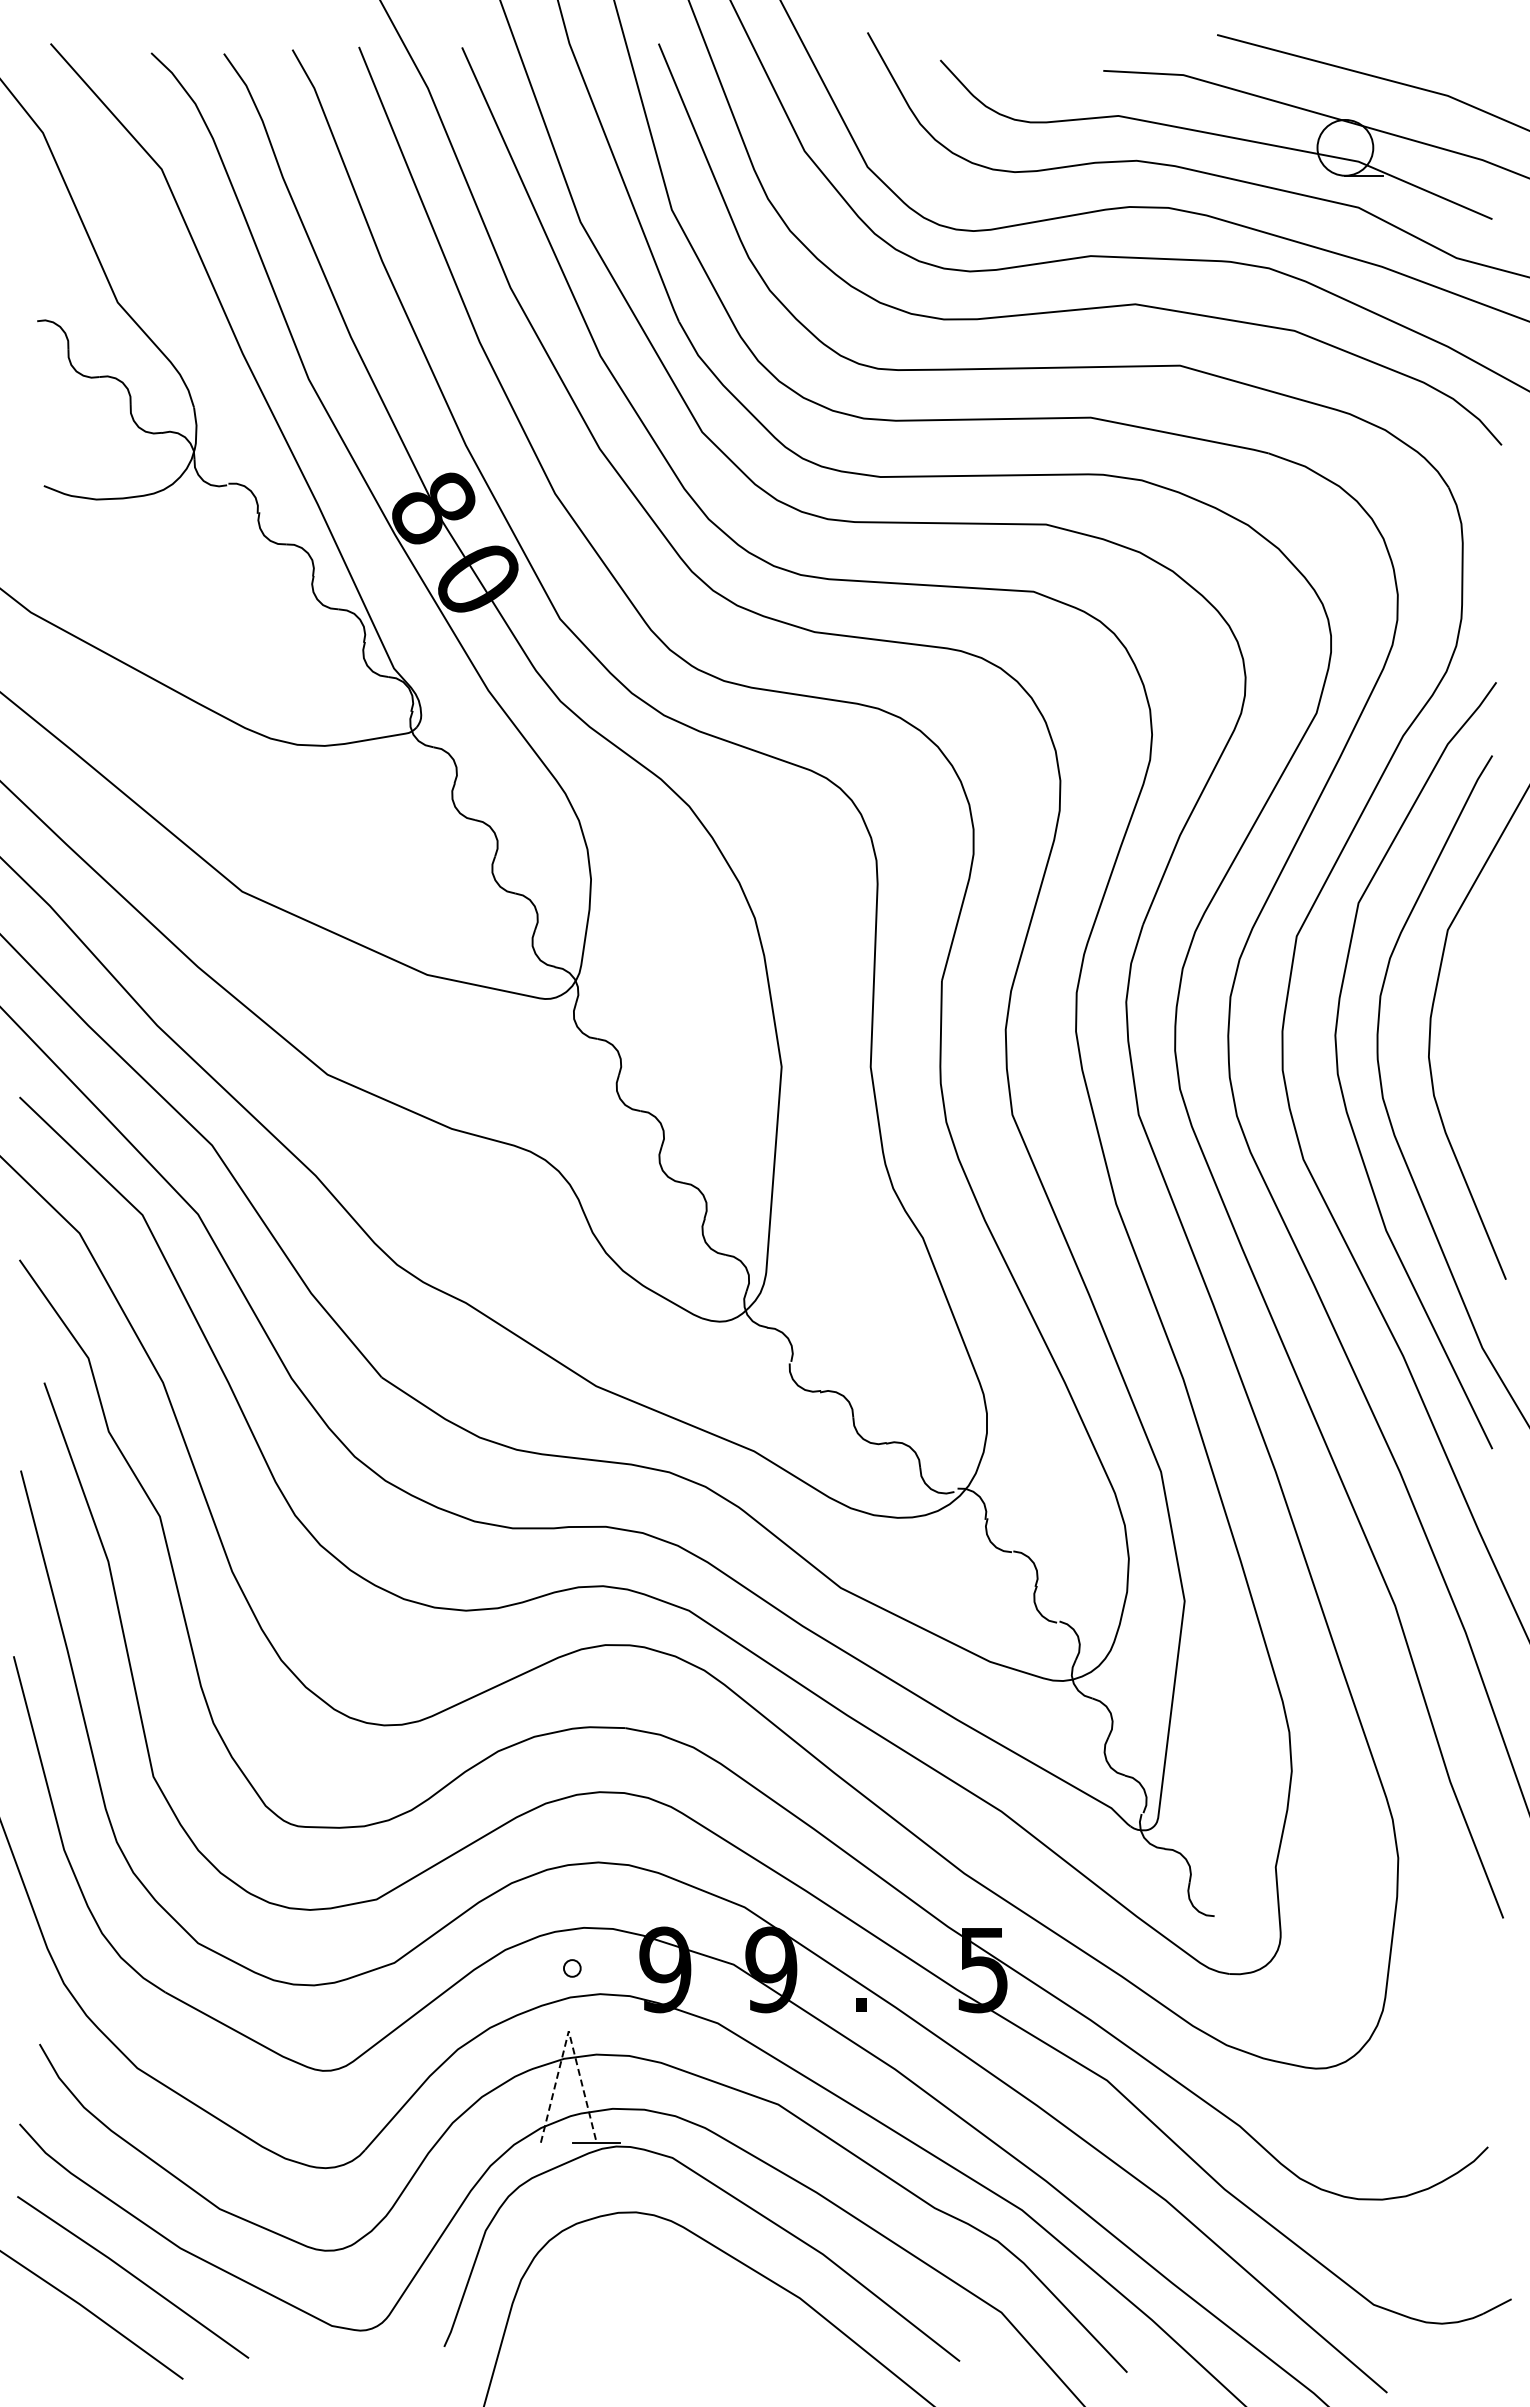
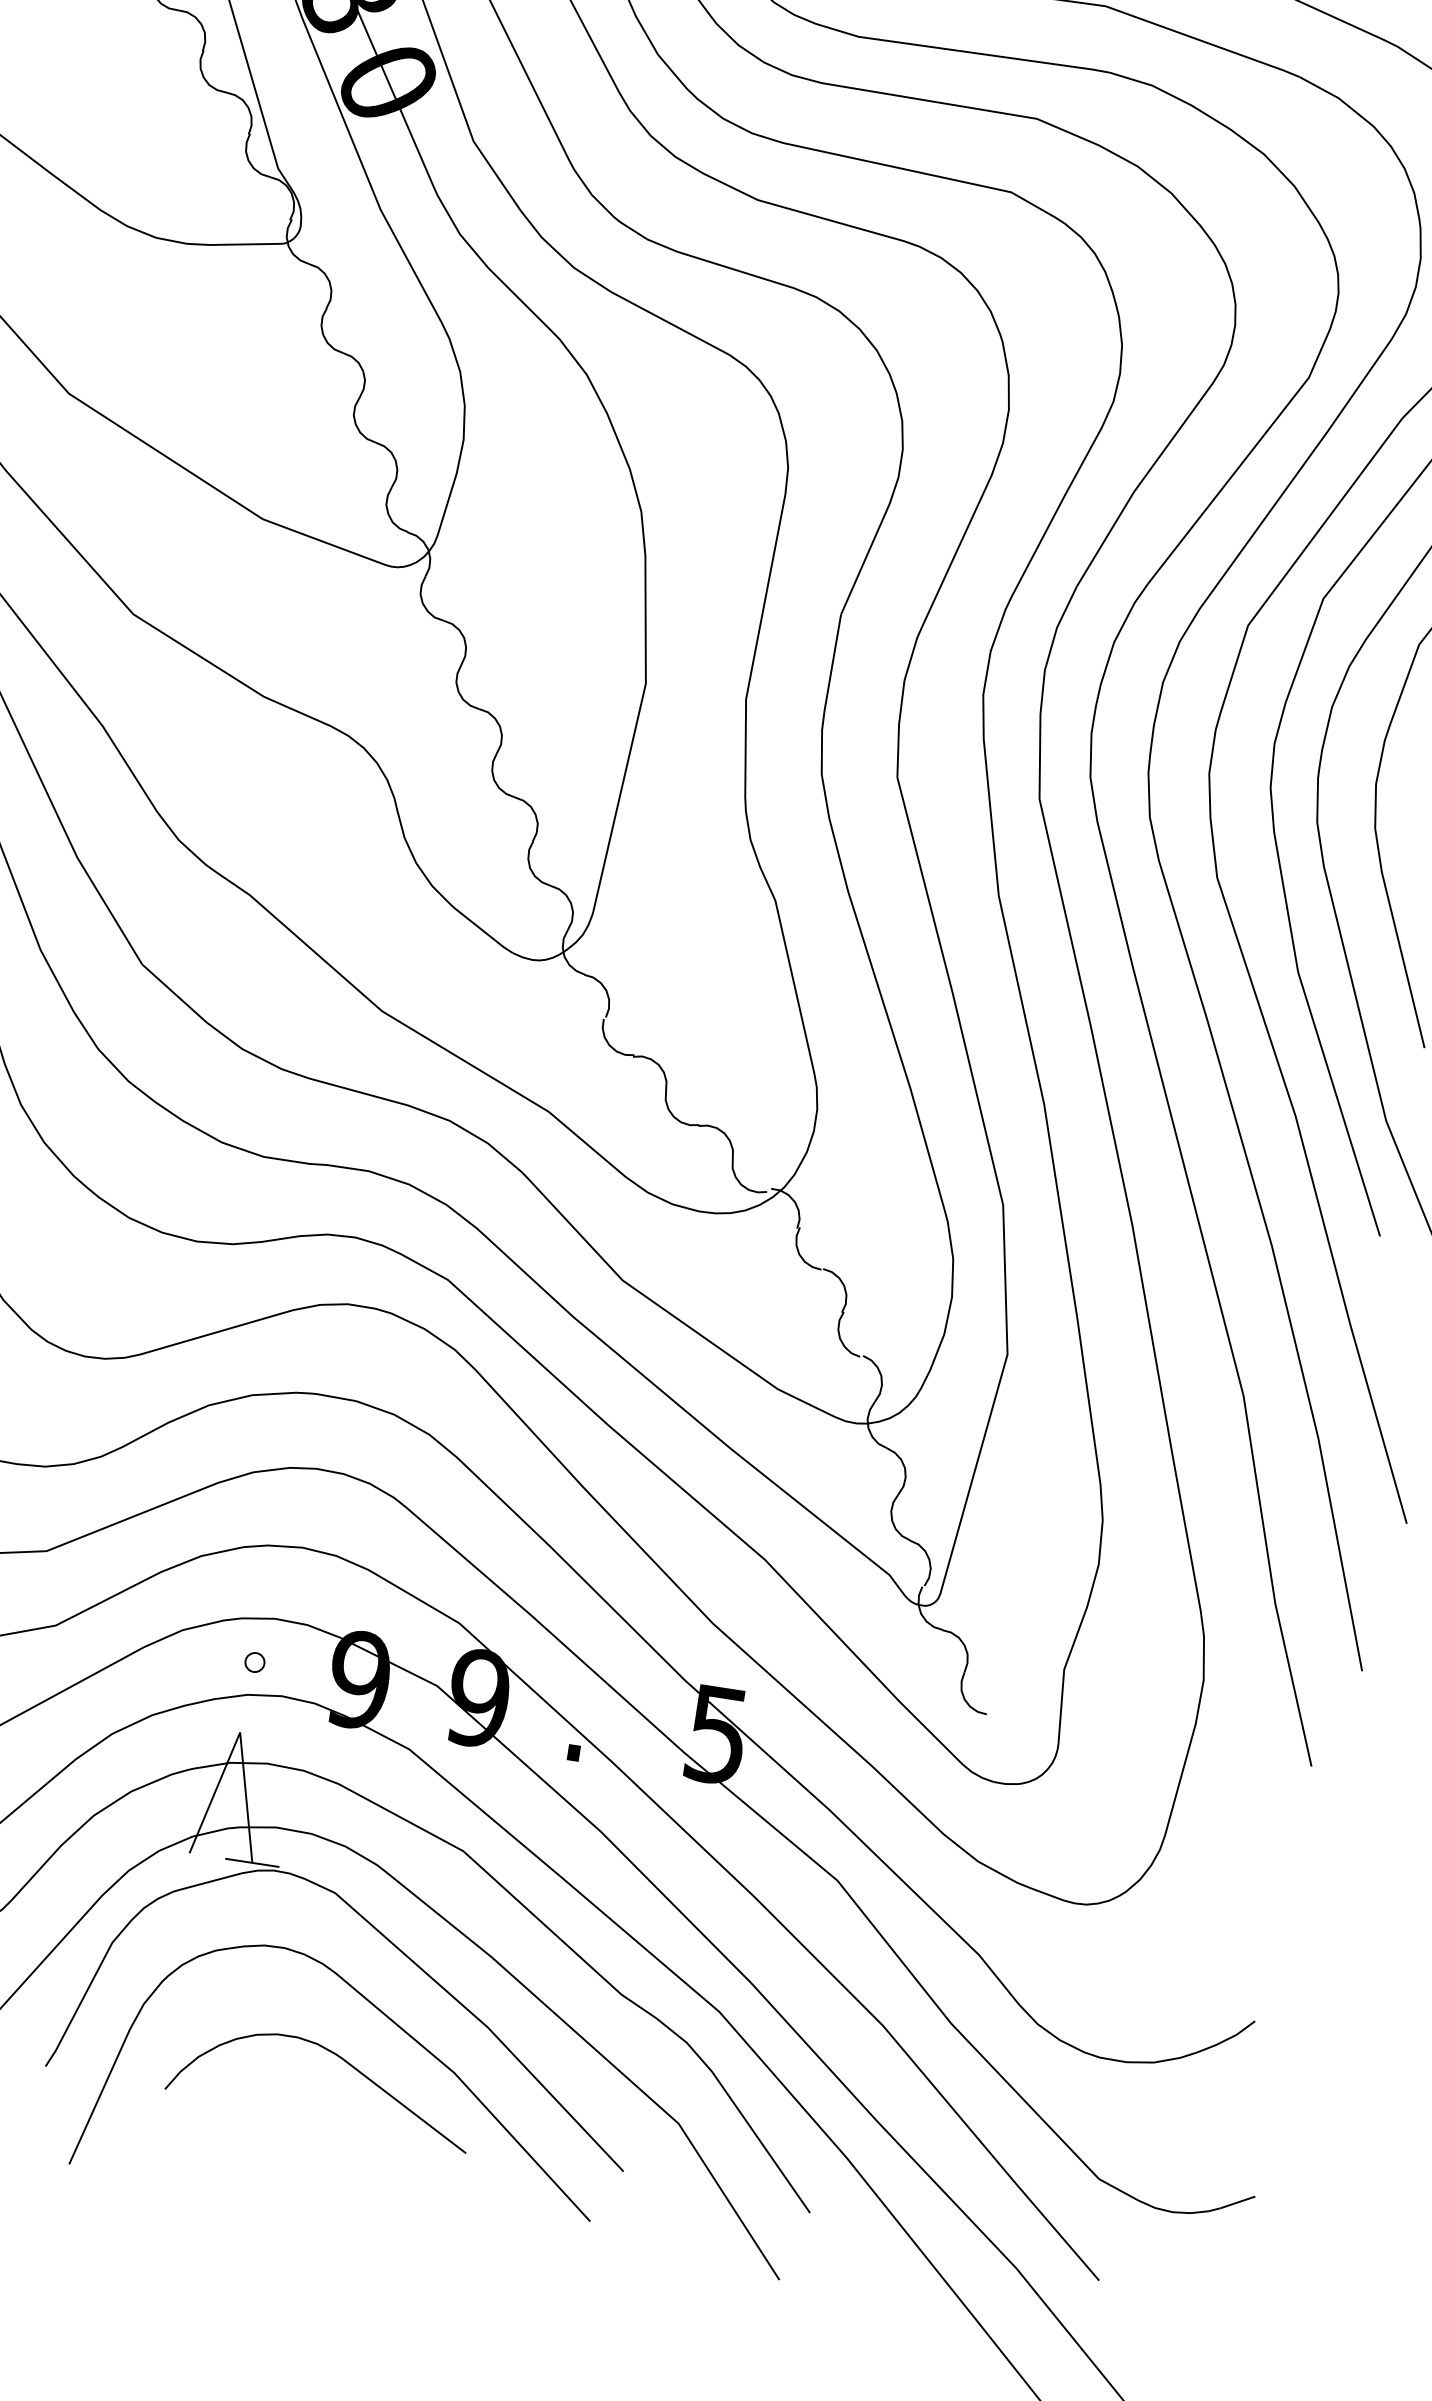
line: (568, 2031) -> (239, 1732), dashed -> solid
curve: (699, 2301) -> (340, 2059), added

